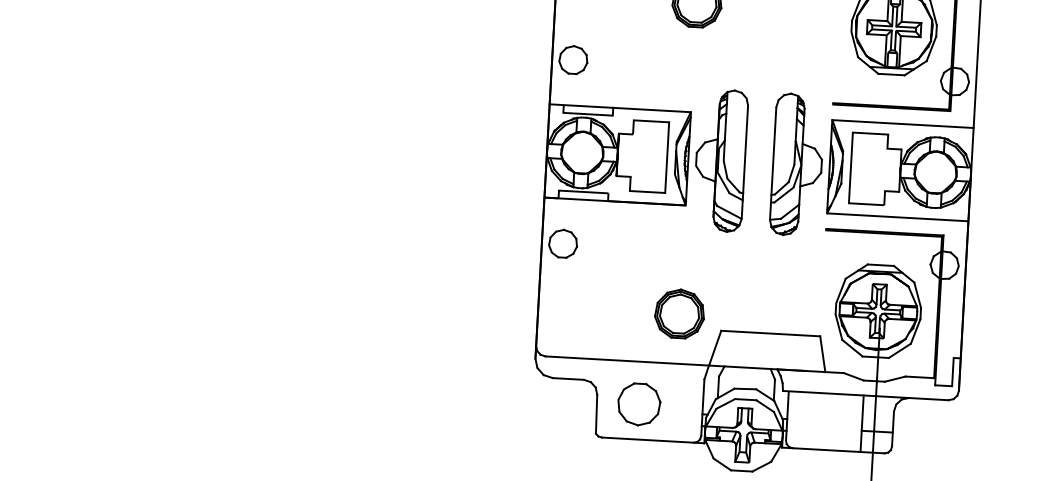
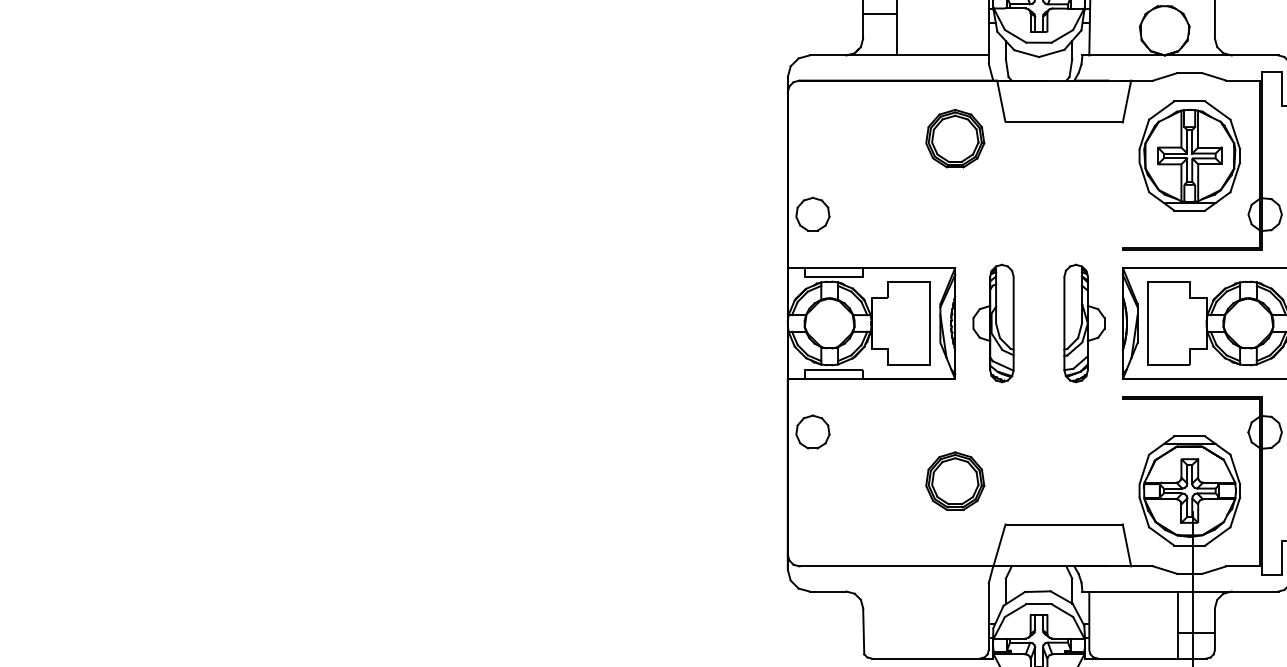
part: (720, 160) -> (993, 323), size x0.7
part: (797, 164) -> (1084, 323), size x0.7
part: (679, 313) -> (955, 480), moved
part: (639, 404) -> (913, 616), removed

